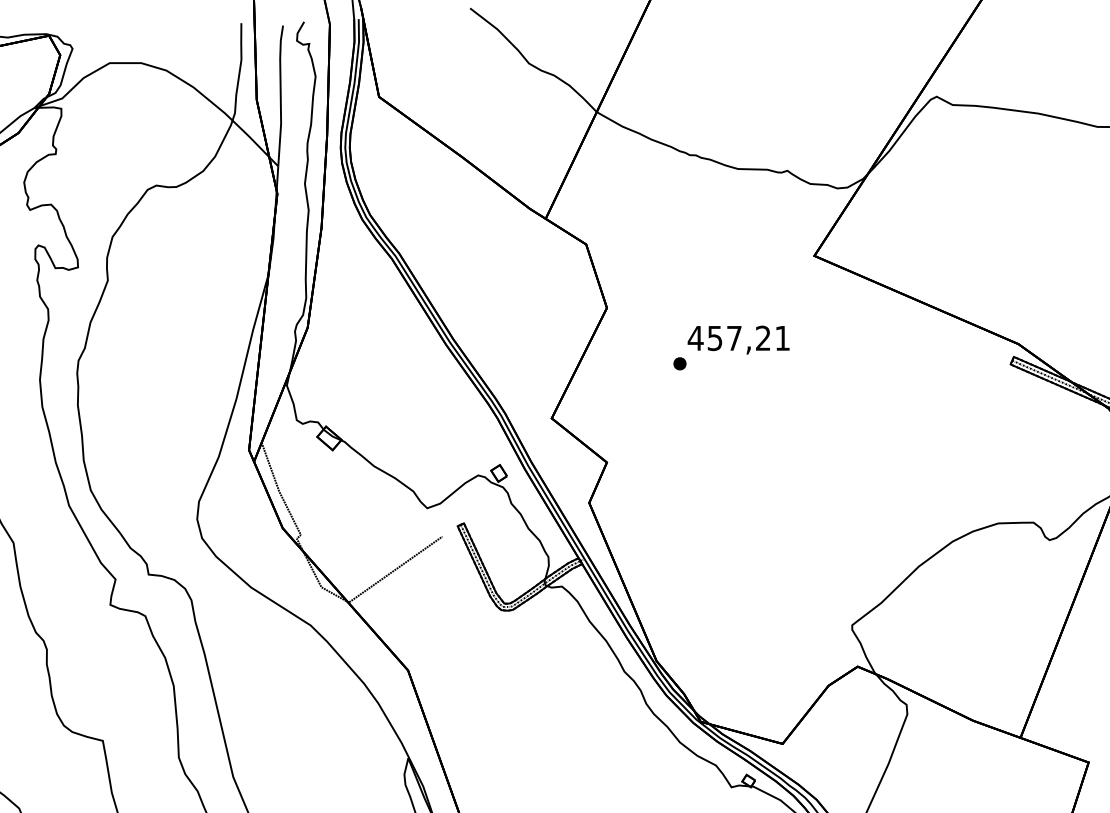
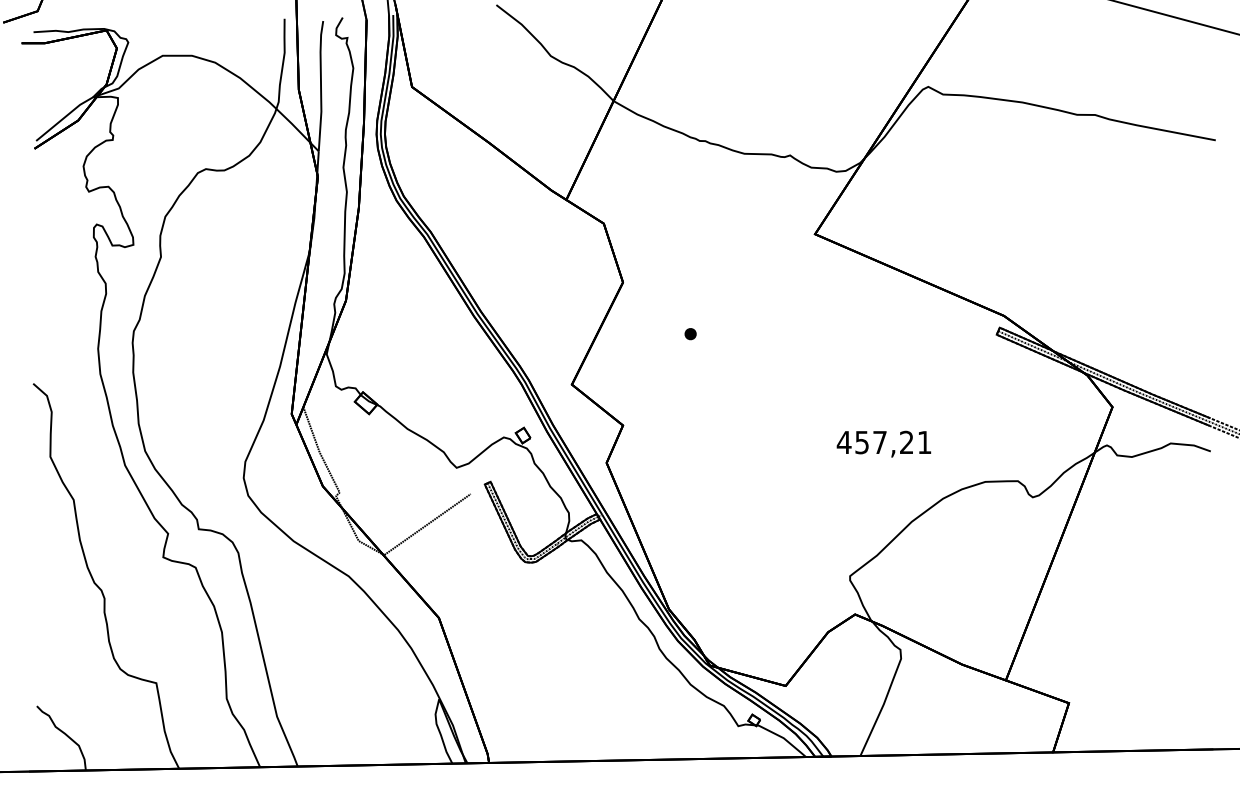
text: (738, 339) -> (883, 443), moved

